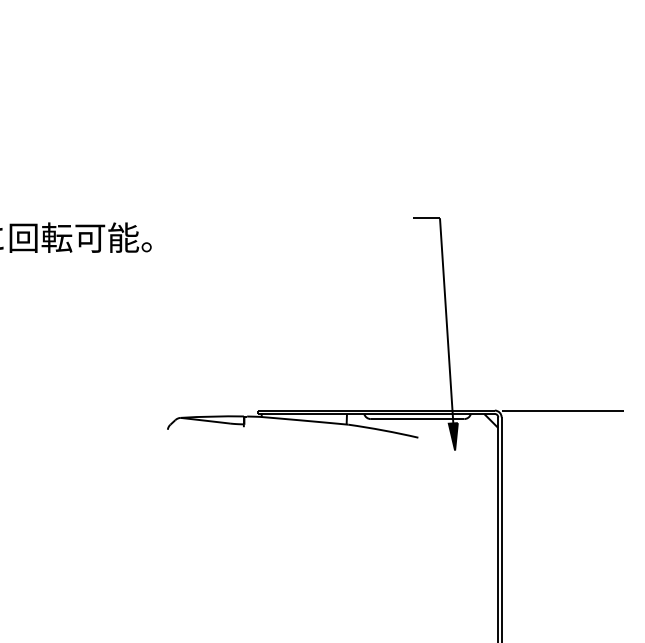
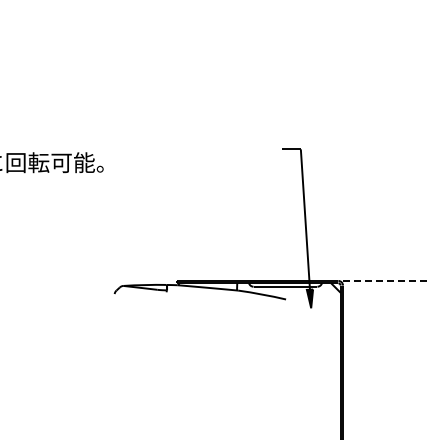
line: (562, 409) -> (384, 280), solid -> dashed

